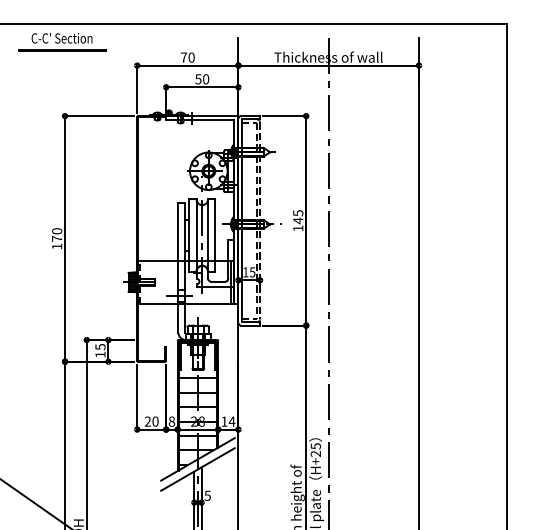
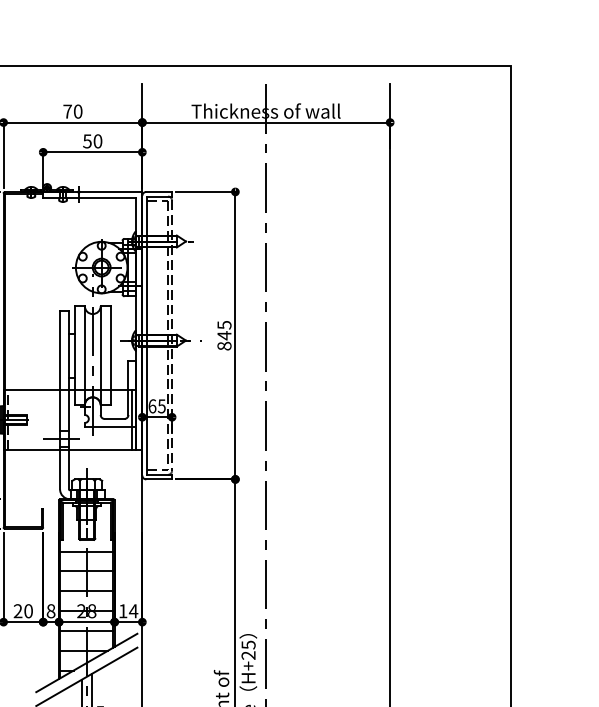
text: (298, 228) -> (224, 346), 145 -> 845
text: (245, 272) -> (152, 406), 15 -> 65

